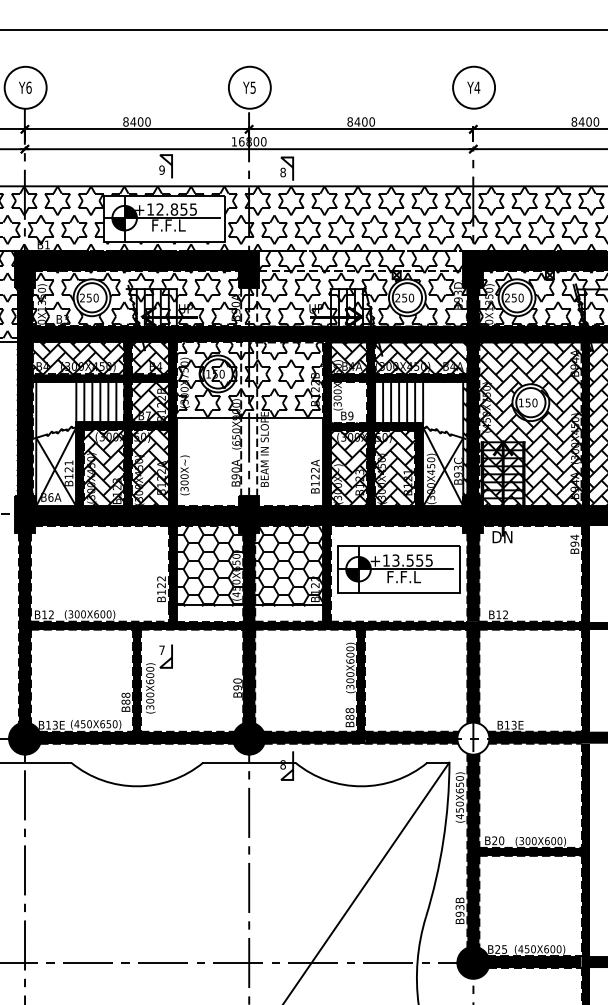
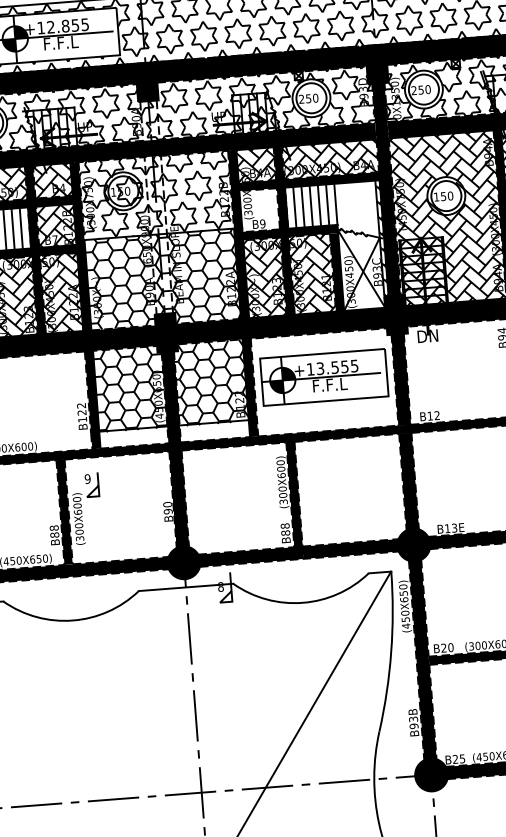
fill: (361, 261) -> (261, 64), added
hatch: (249, 462) -> (162, 279), added
text: (161, 650) -> (87, 479), 7 -> 9
fill: (473, 738) -> (414, 544), added

